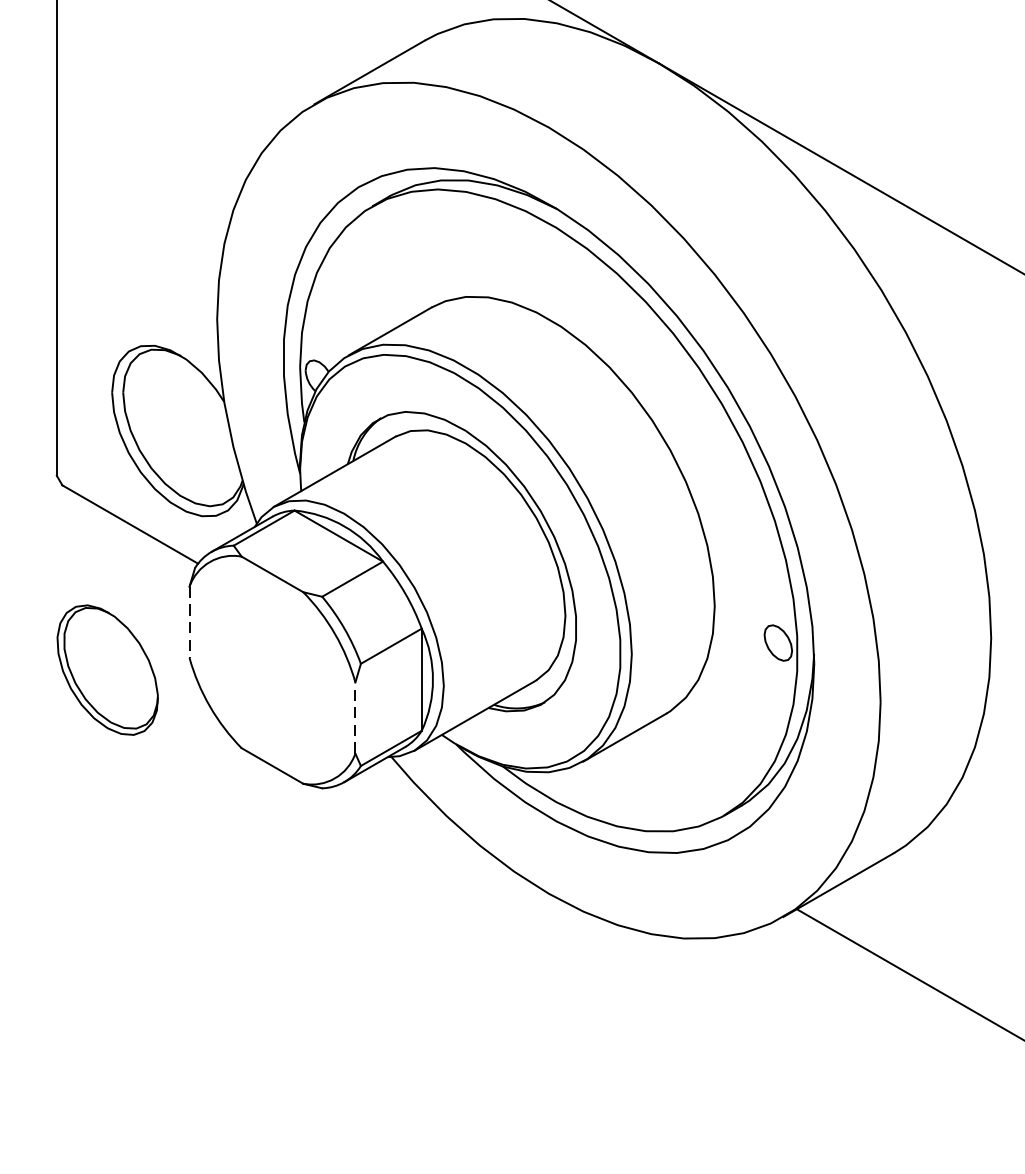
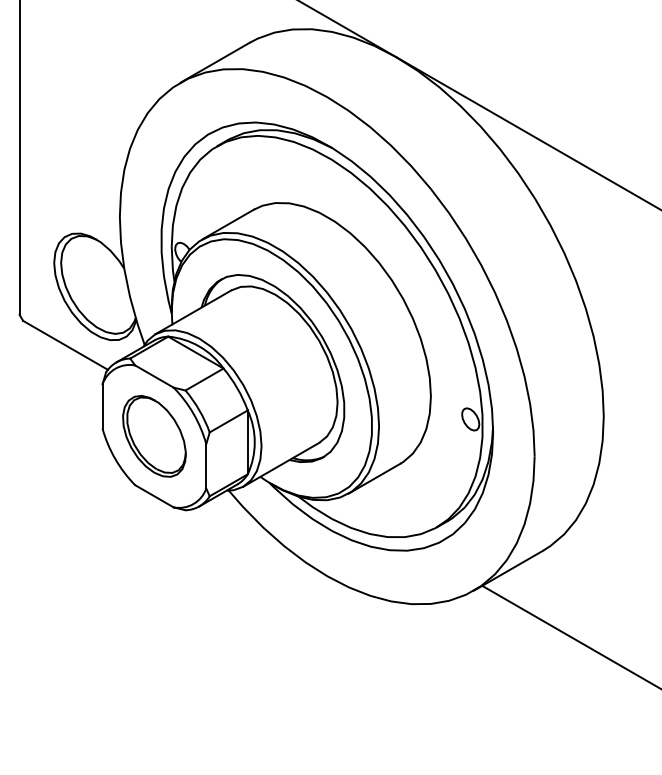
line: (189, 622) -> (102, 406), dashed -> solid
part: (107, 670) -> (154, 436), moved
line: (355, 716) -> (206, 465), dashed -> solid

